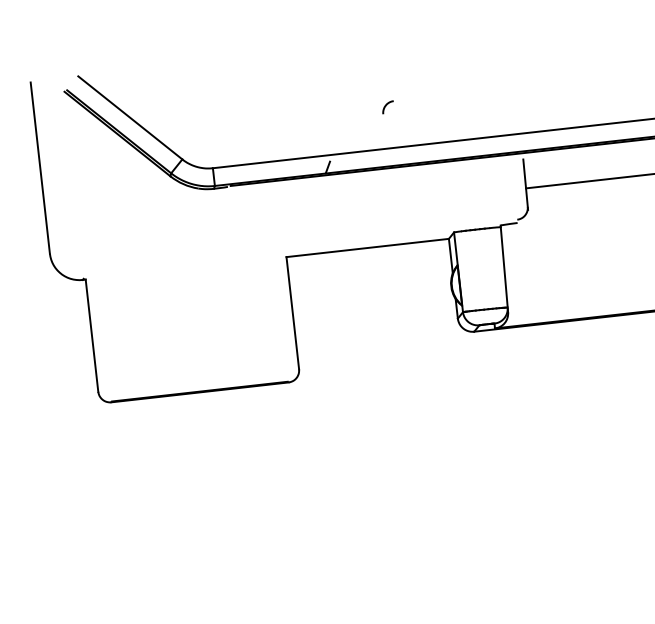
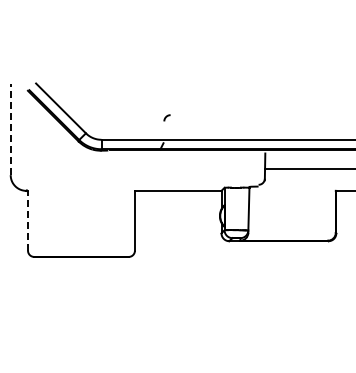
curve: (386, 106) -> (166, 117), moved
line: (39, 168) -> (10, 129), solid -> dashed
line: (92, 335) -> (28, 220), solid -> dashed

